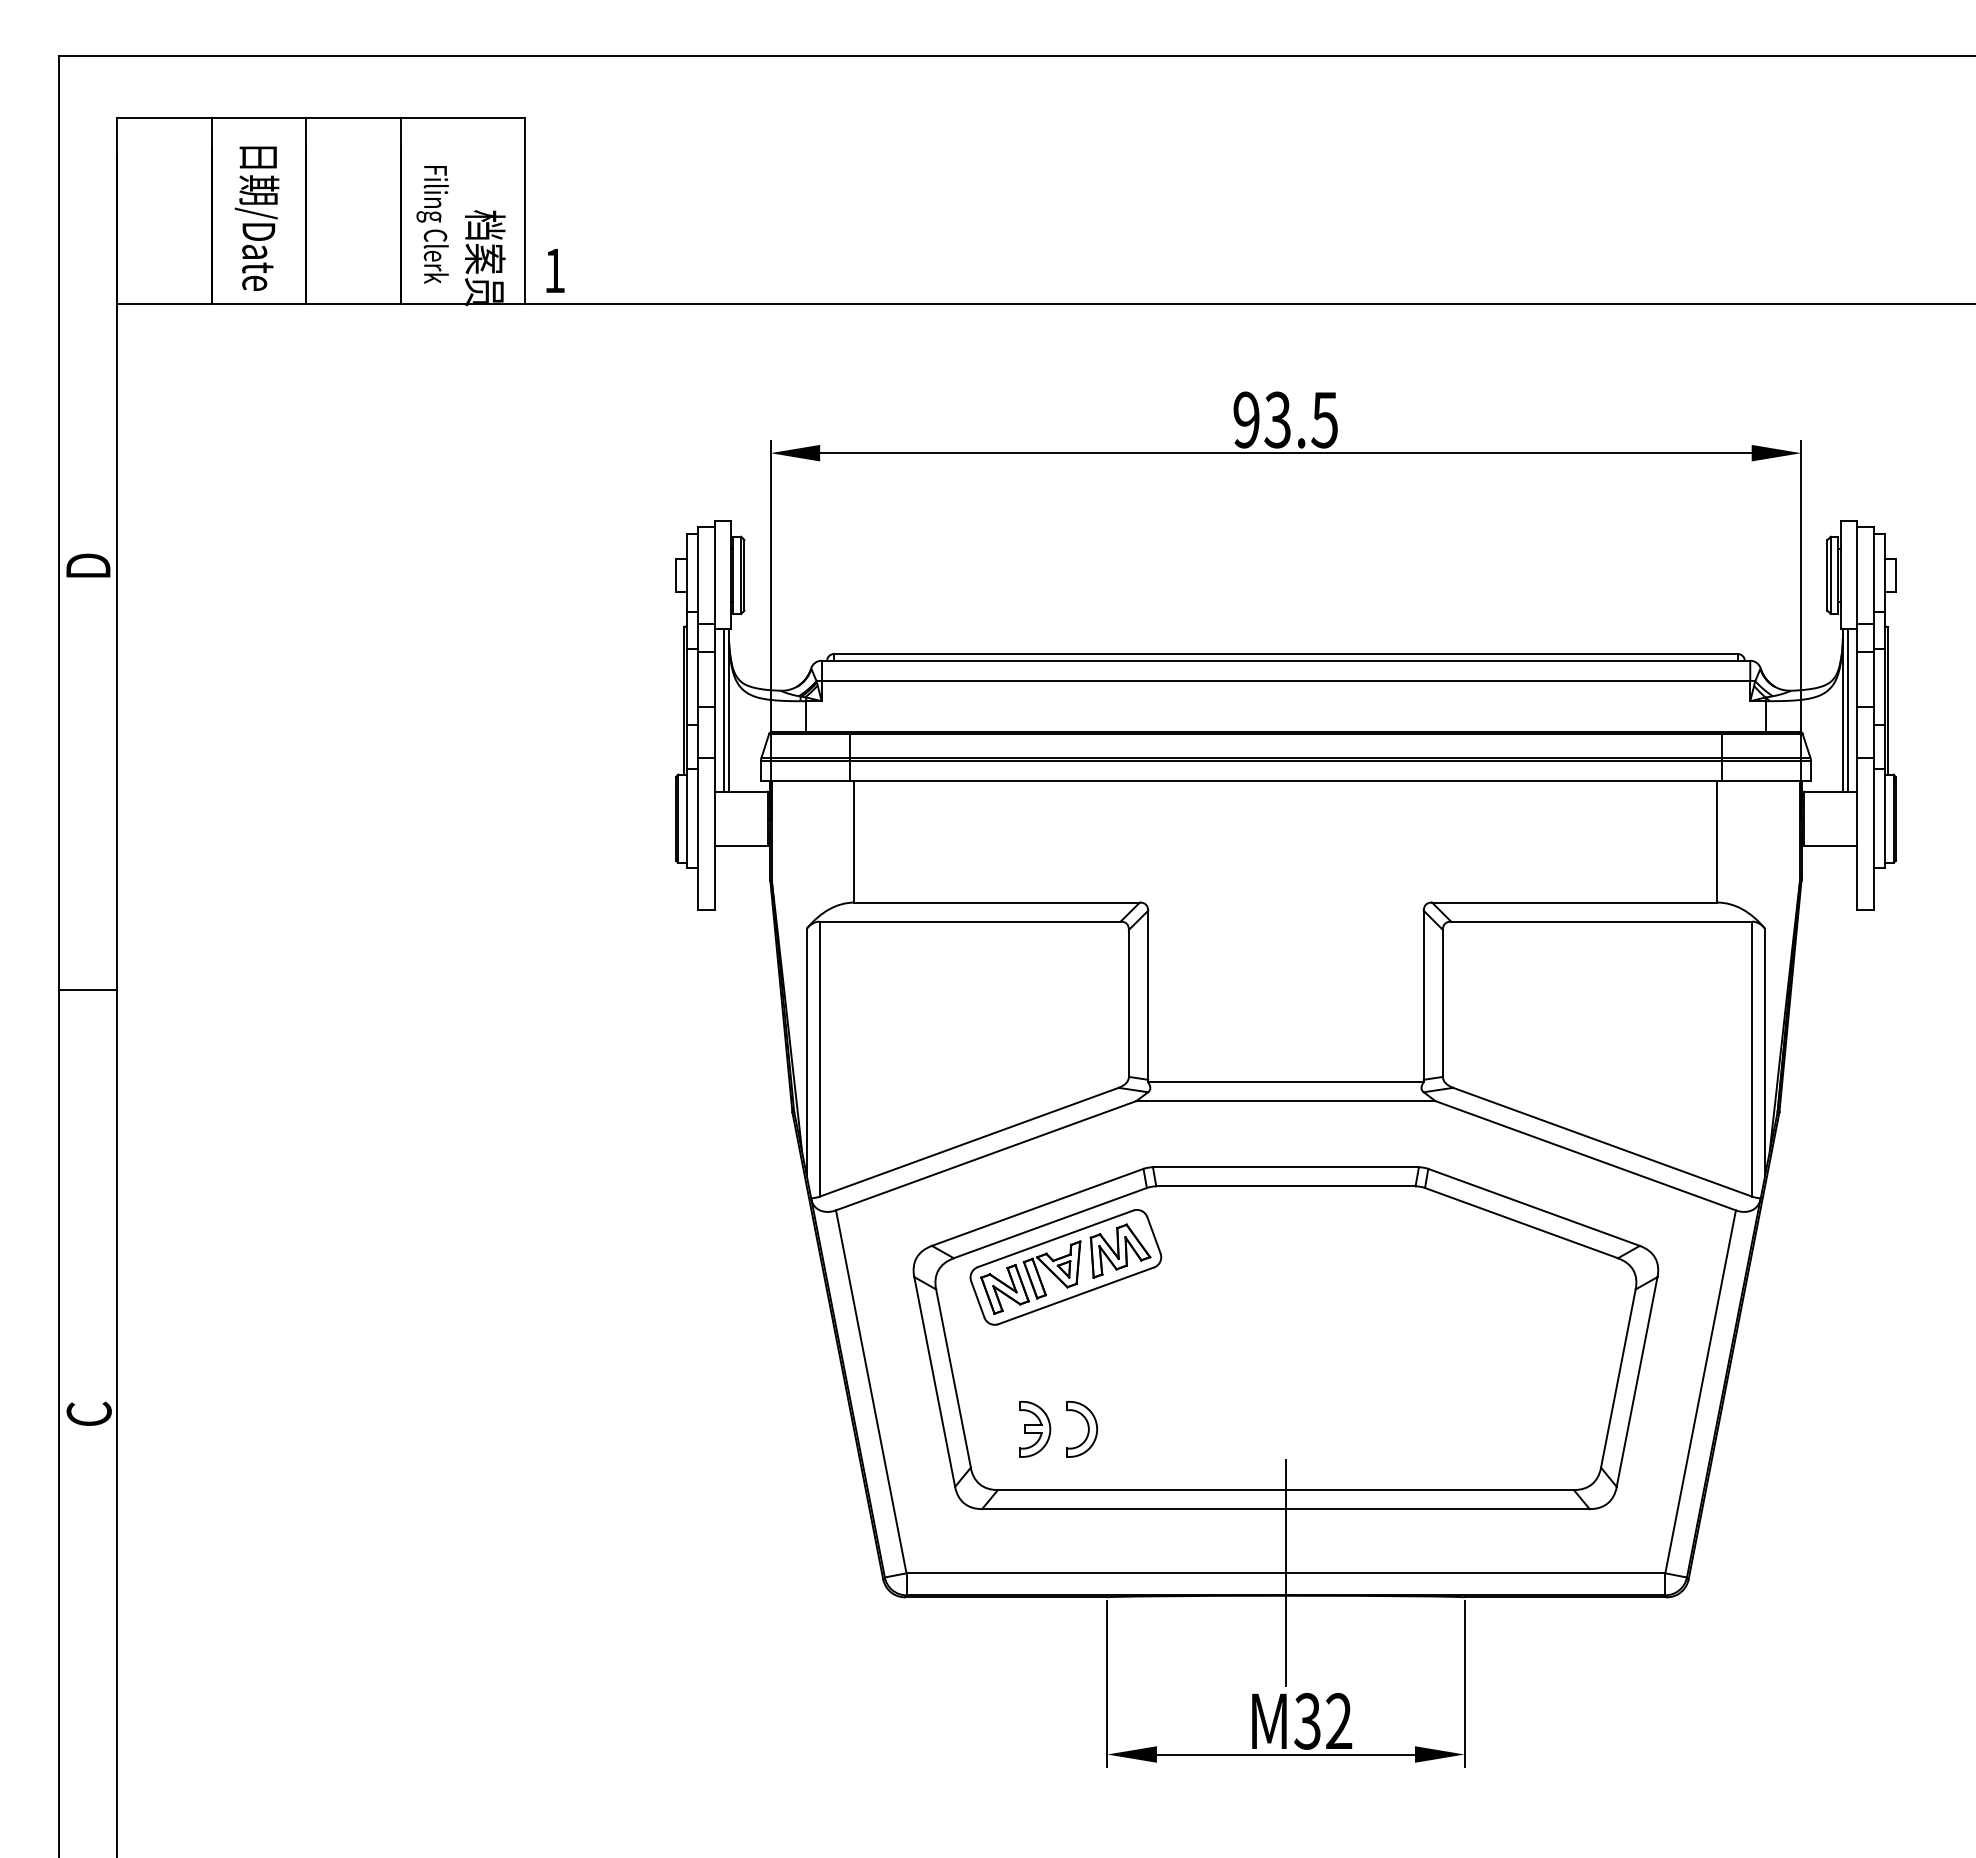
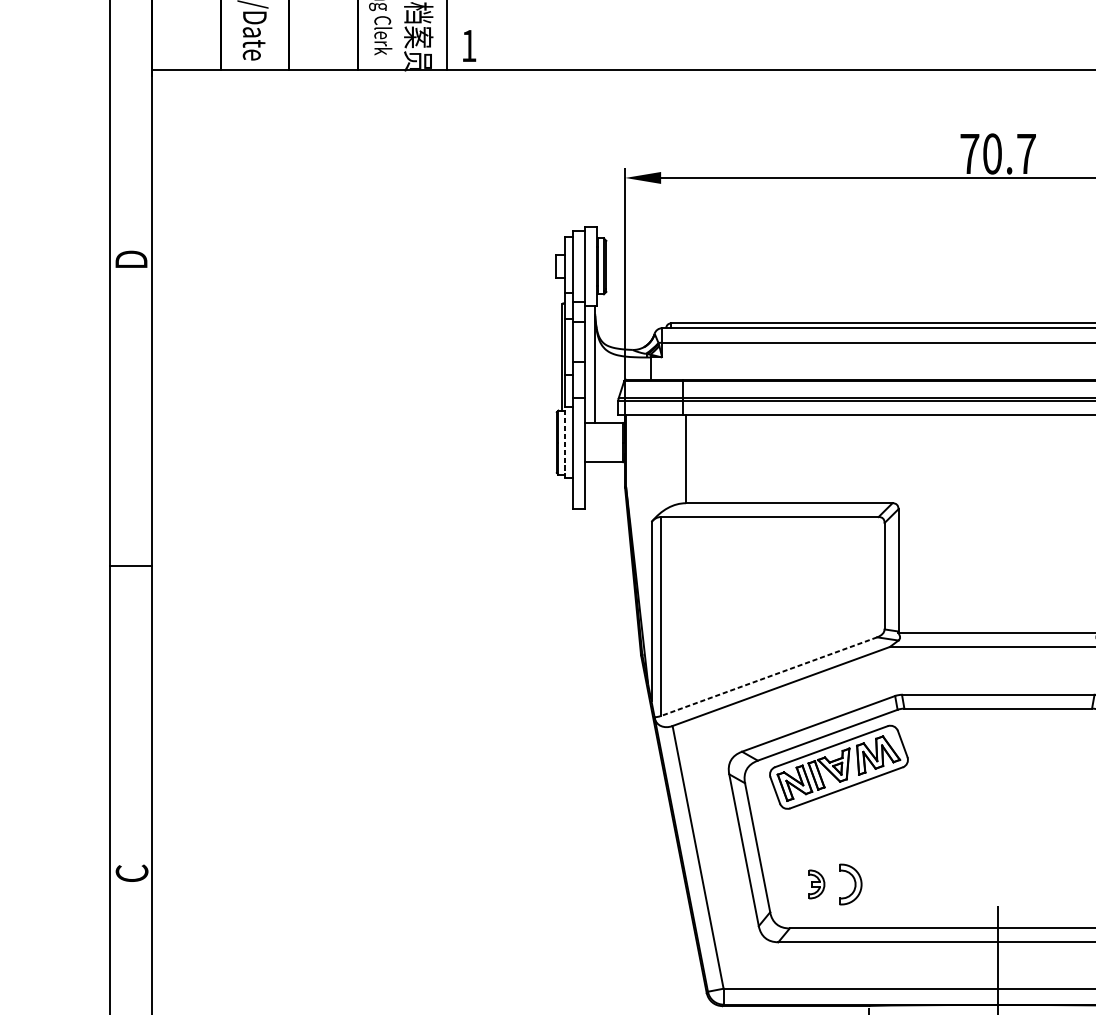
text: (1285, 419) -> (997, 153), 93.5 -> 70.7
line: (723, 710) -> (591, 364), removed
line: (687, 818) -> (565, 442), solid -> dashed
line: (968, 1142) -> (768, 676), solid -> dashed
part: (1035, 1428) -> (816, 883), size x0.7

